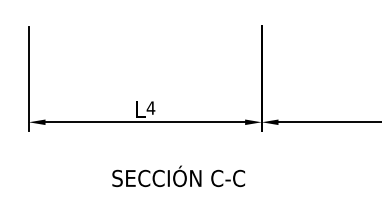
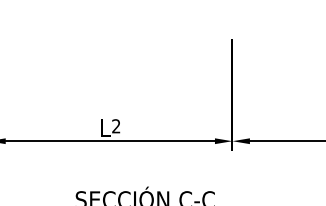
text: (150, 107) -> (115, 125), 4 -> 2

